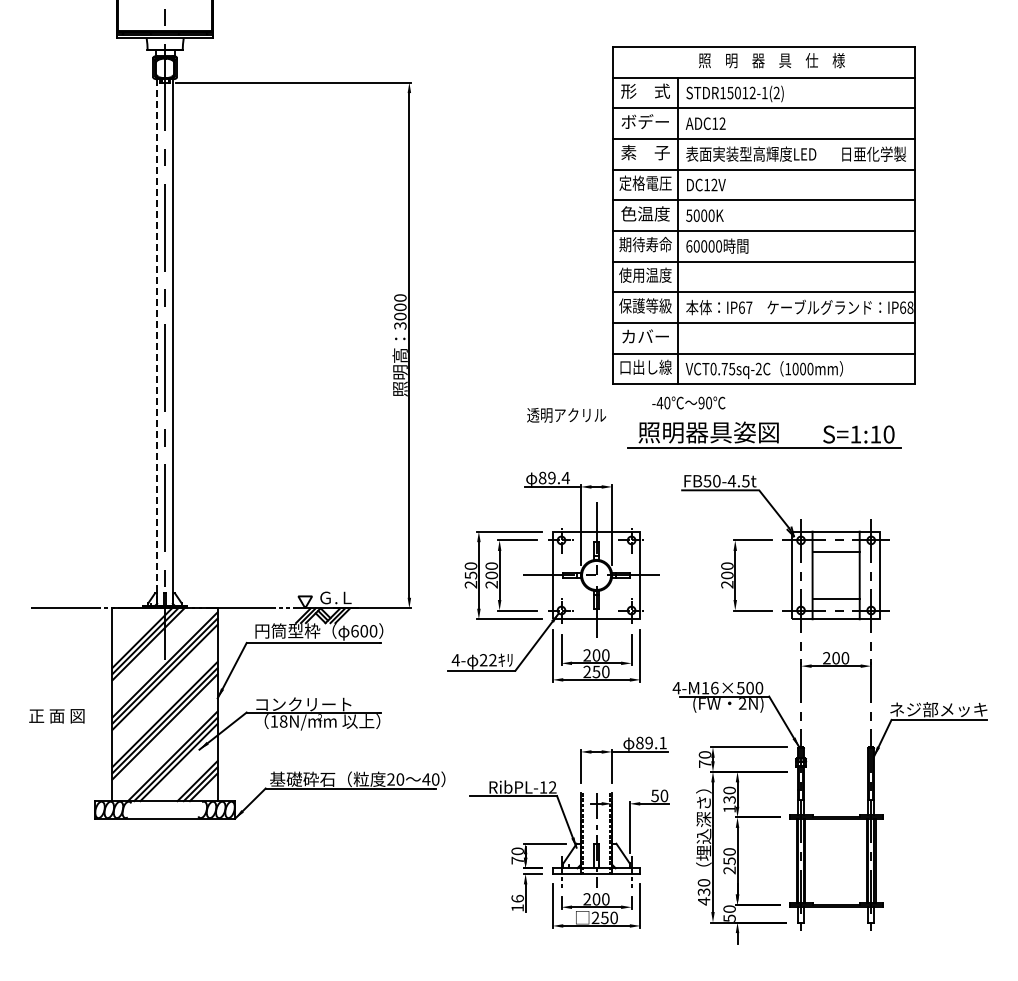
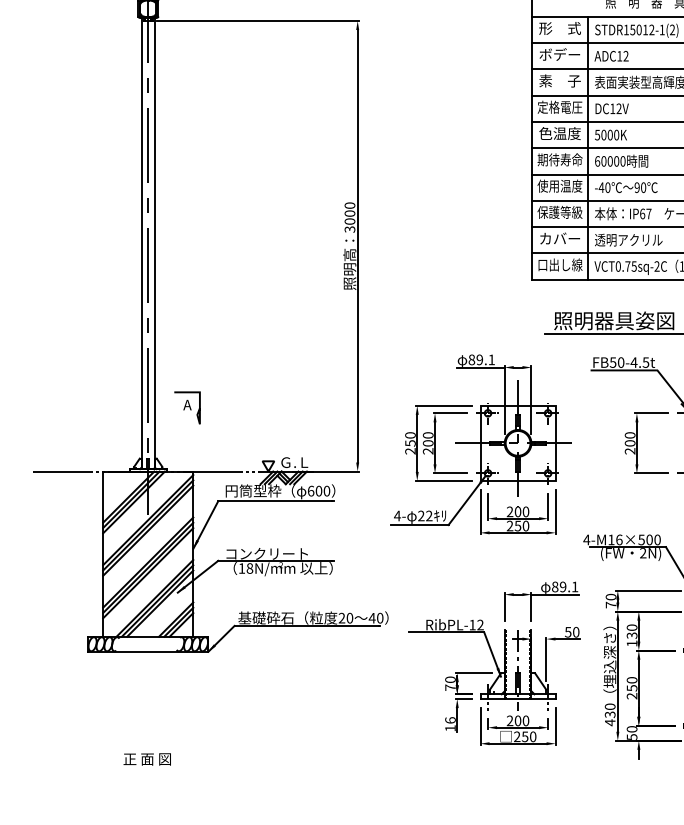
line: (157, 342) -> (141, 243), dashed -> solid
text: (688, 402) -> (625, 187), moved
text: (566, 415) -> (628, 240), moved
text: (565, 478) -> (491, 360), 89.4 -> 89.1
part: (210, 534) -> (187, 408), added
text: (56, 716) -> (146, 759), moved

